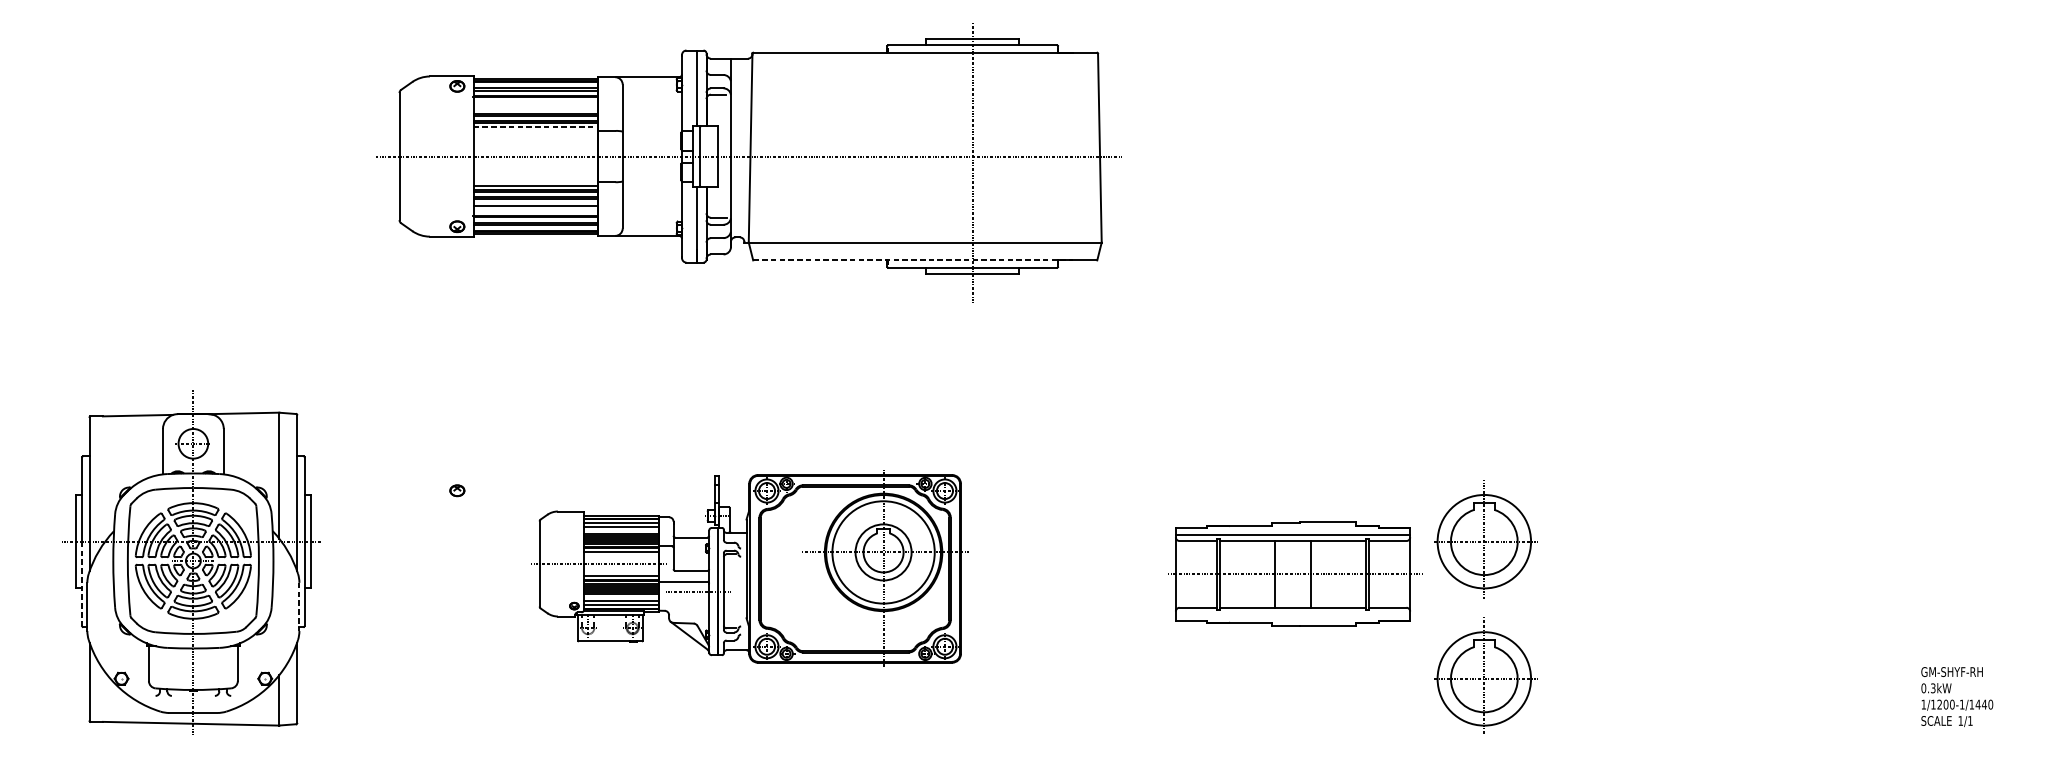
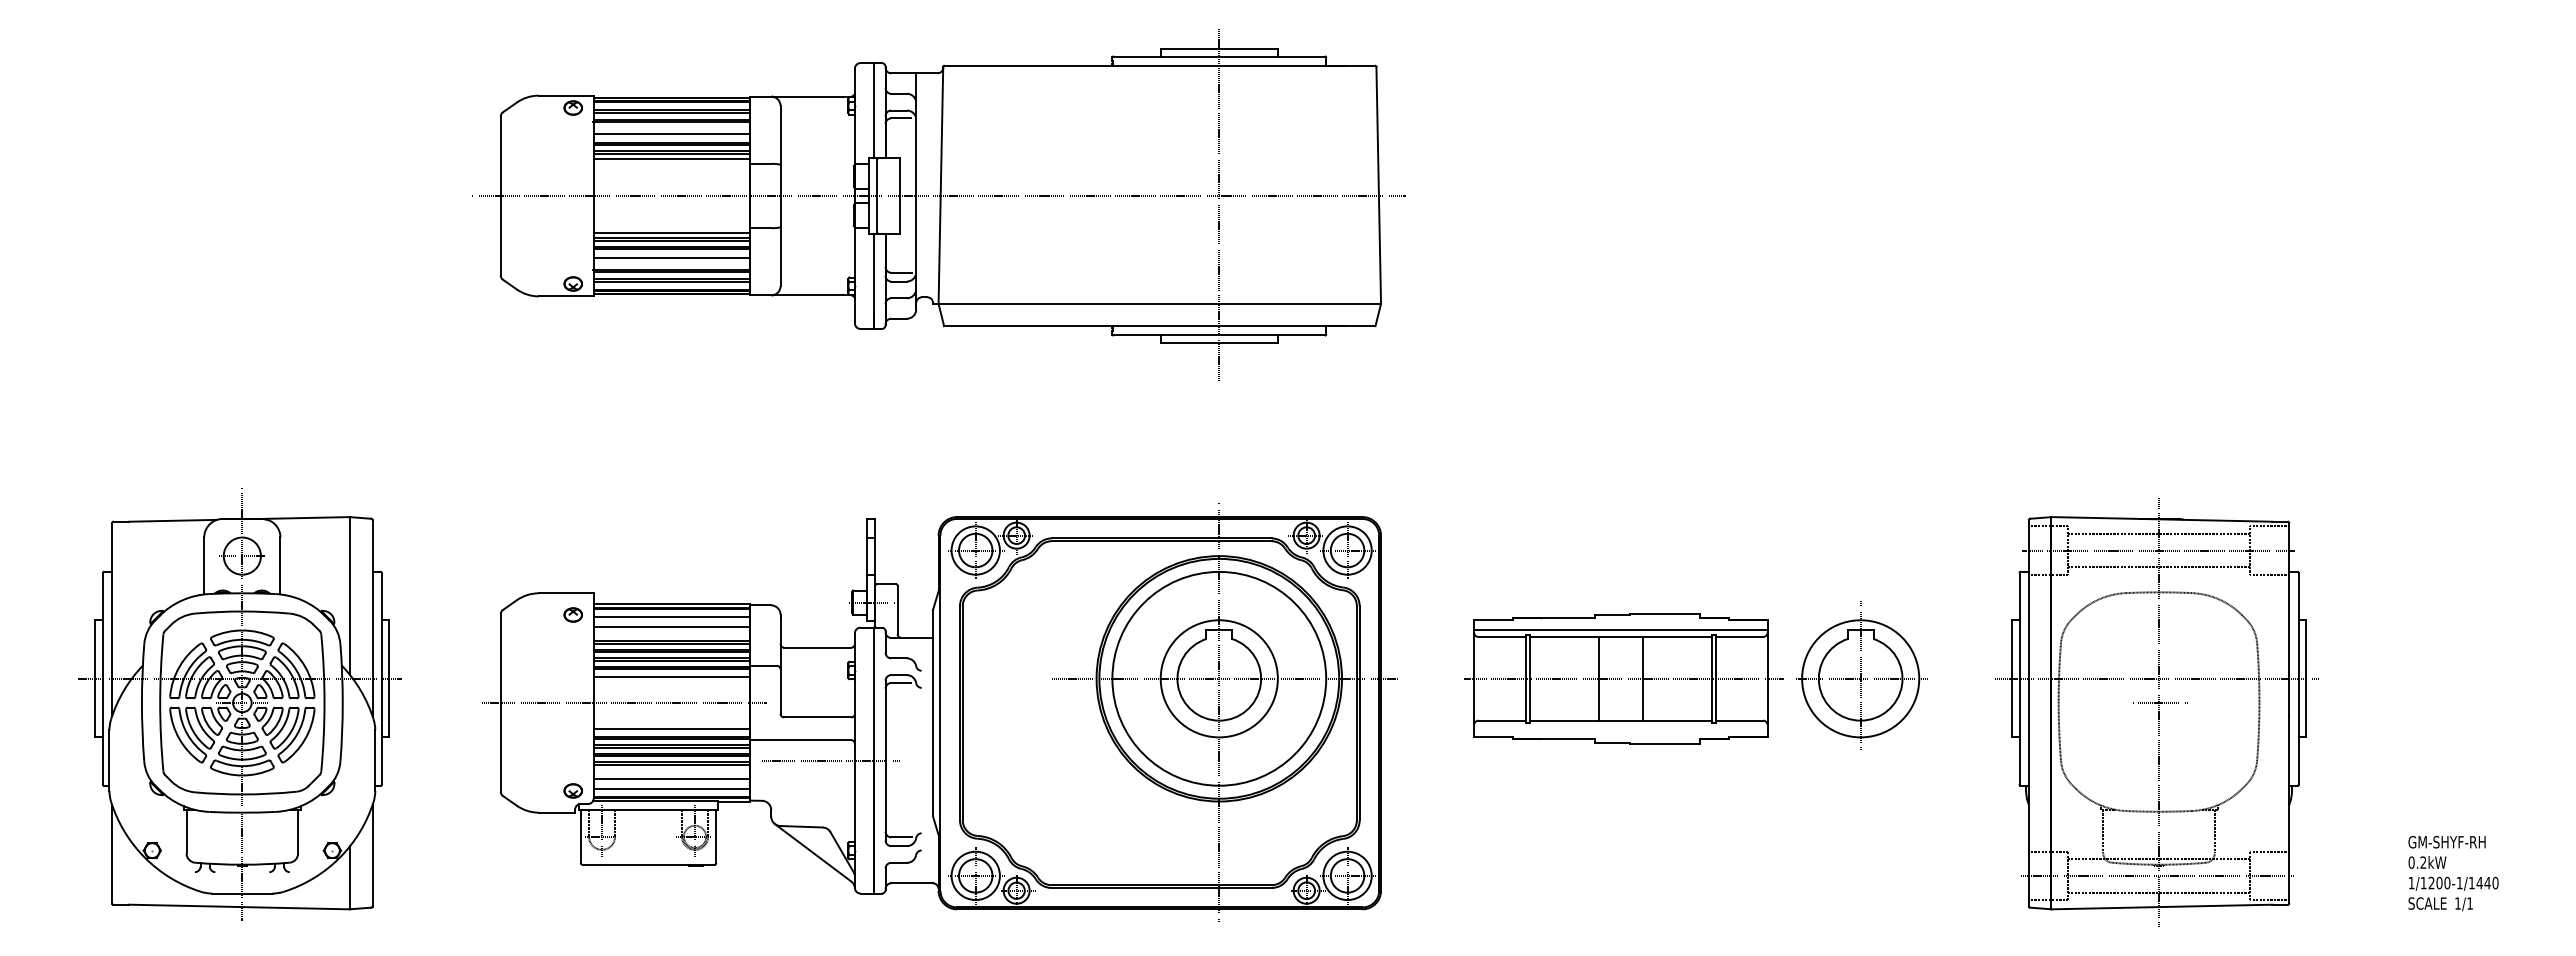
line: (535, 107) -> (671, 134), added
line: (536, 126) -> (672, 158), dashed -> solid
line: (913, 260) -> (1145, 326), dashed -> solid
part: (749, 568) -> (939, 712), size x1.67
part: (1720, 568) -> (2156, 712), added
part: (1295, 574) -> (1623, 678), moved
line: (81, 583) -> (102, 731), dashed -> solid
line: (299, 607) -> (375, 761), dashed -> solid
part: (1484, 676) -> (1861, 847), removed
text: (1933, 688) -> (2423, 862), 0.3kW -> 0.2kW

